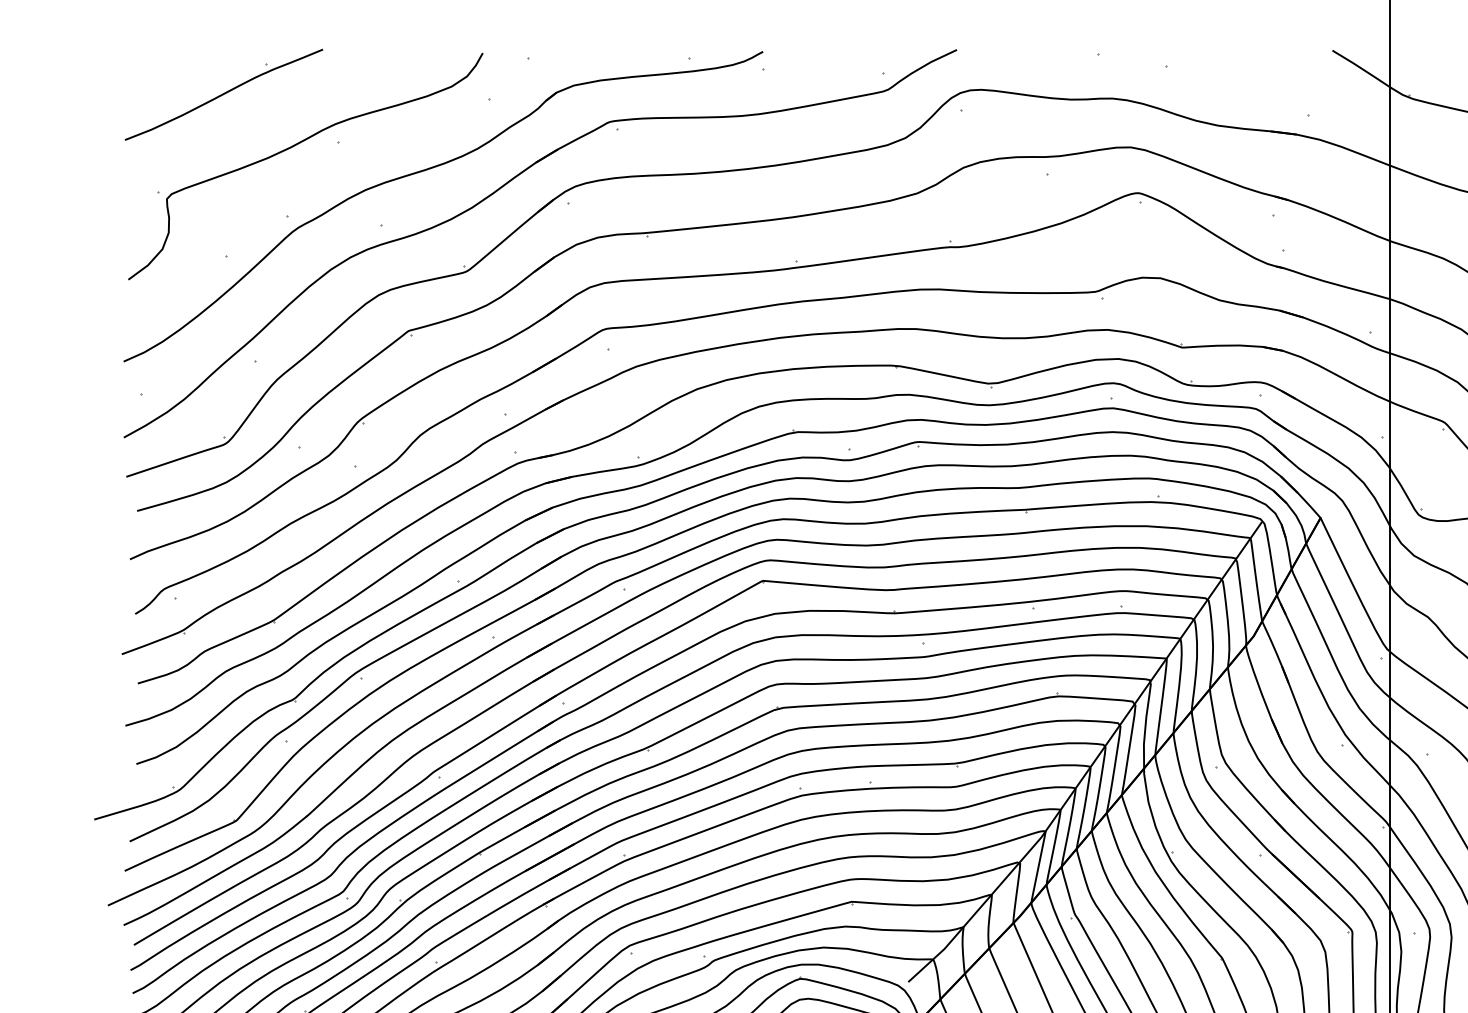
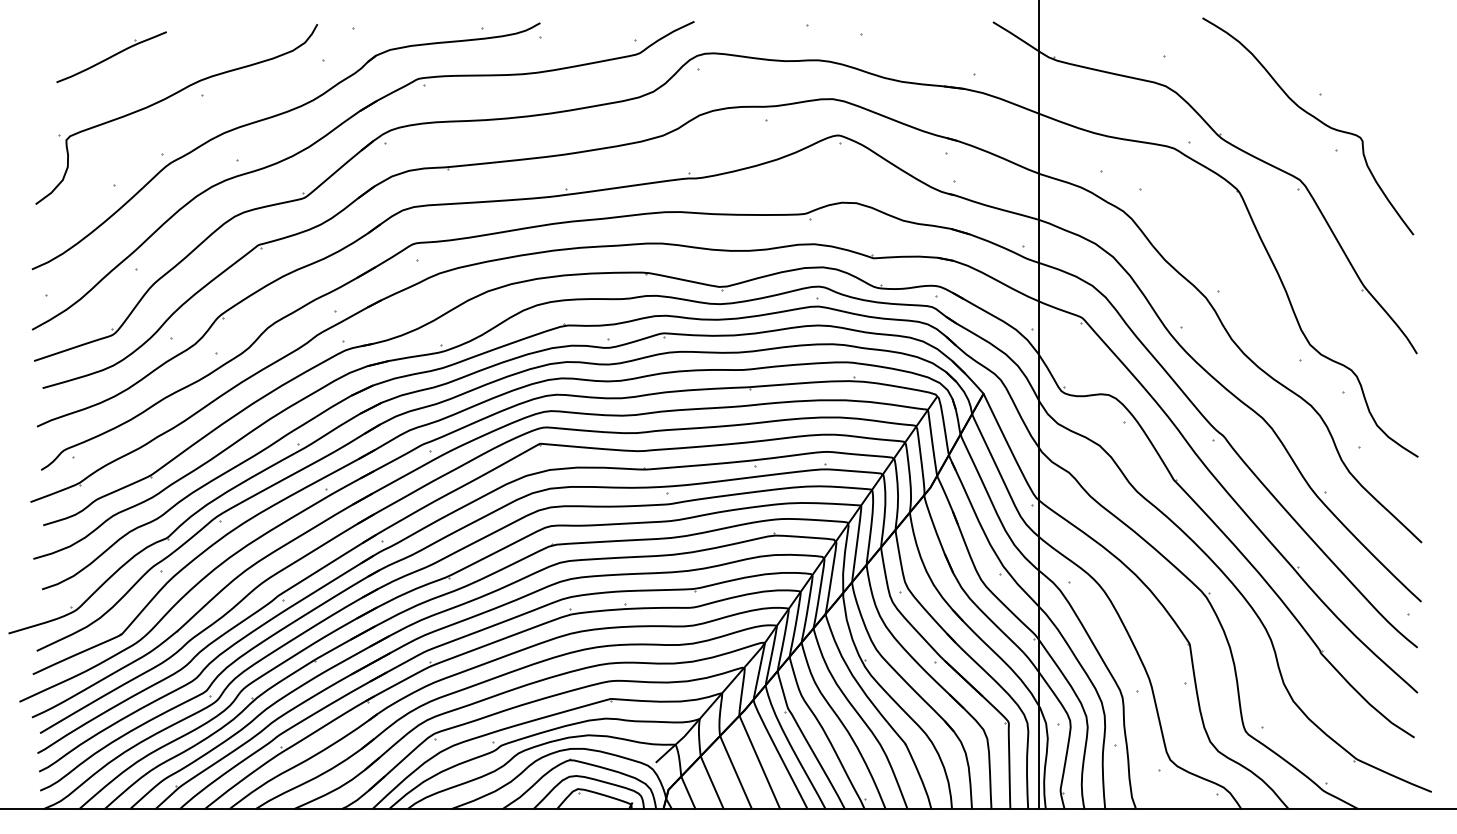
part: (223, 93) -> (111, 56), size x0.7

